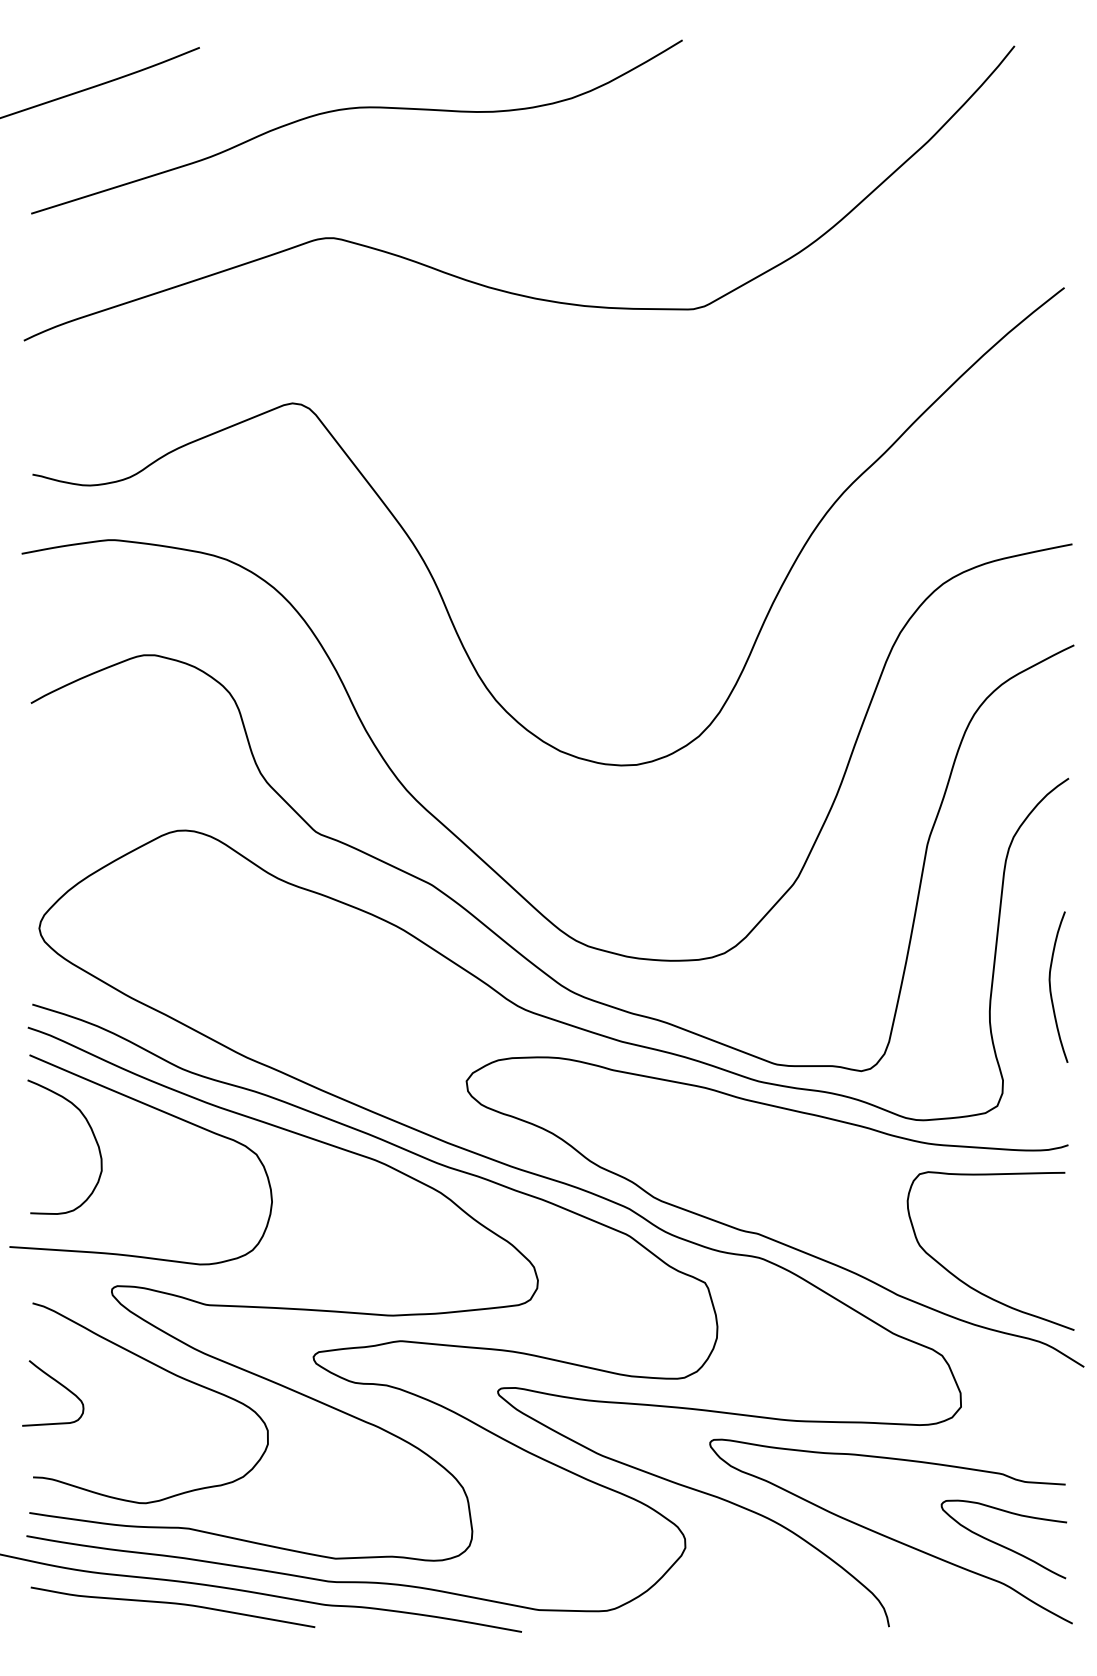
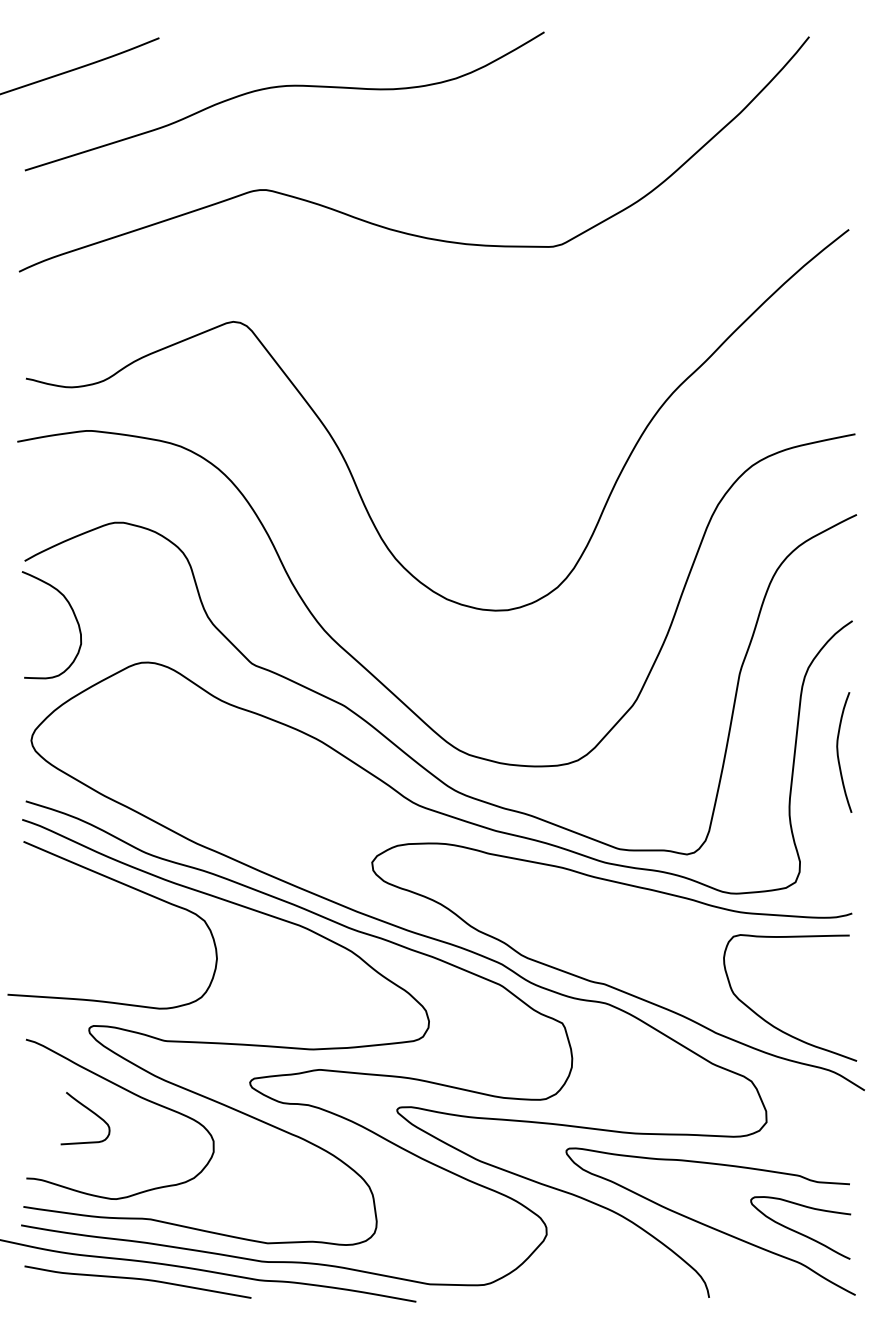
curve: (1051, 987) -> (838, 752), moved
curve: (93, 1137) -> (74, 617), moved
curve: (60, 1385) -> (91, 1112), moved

